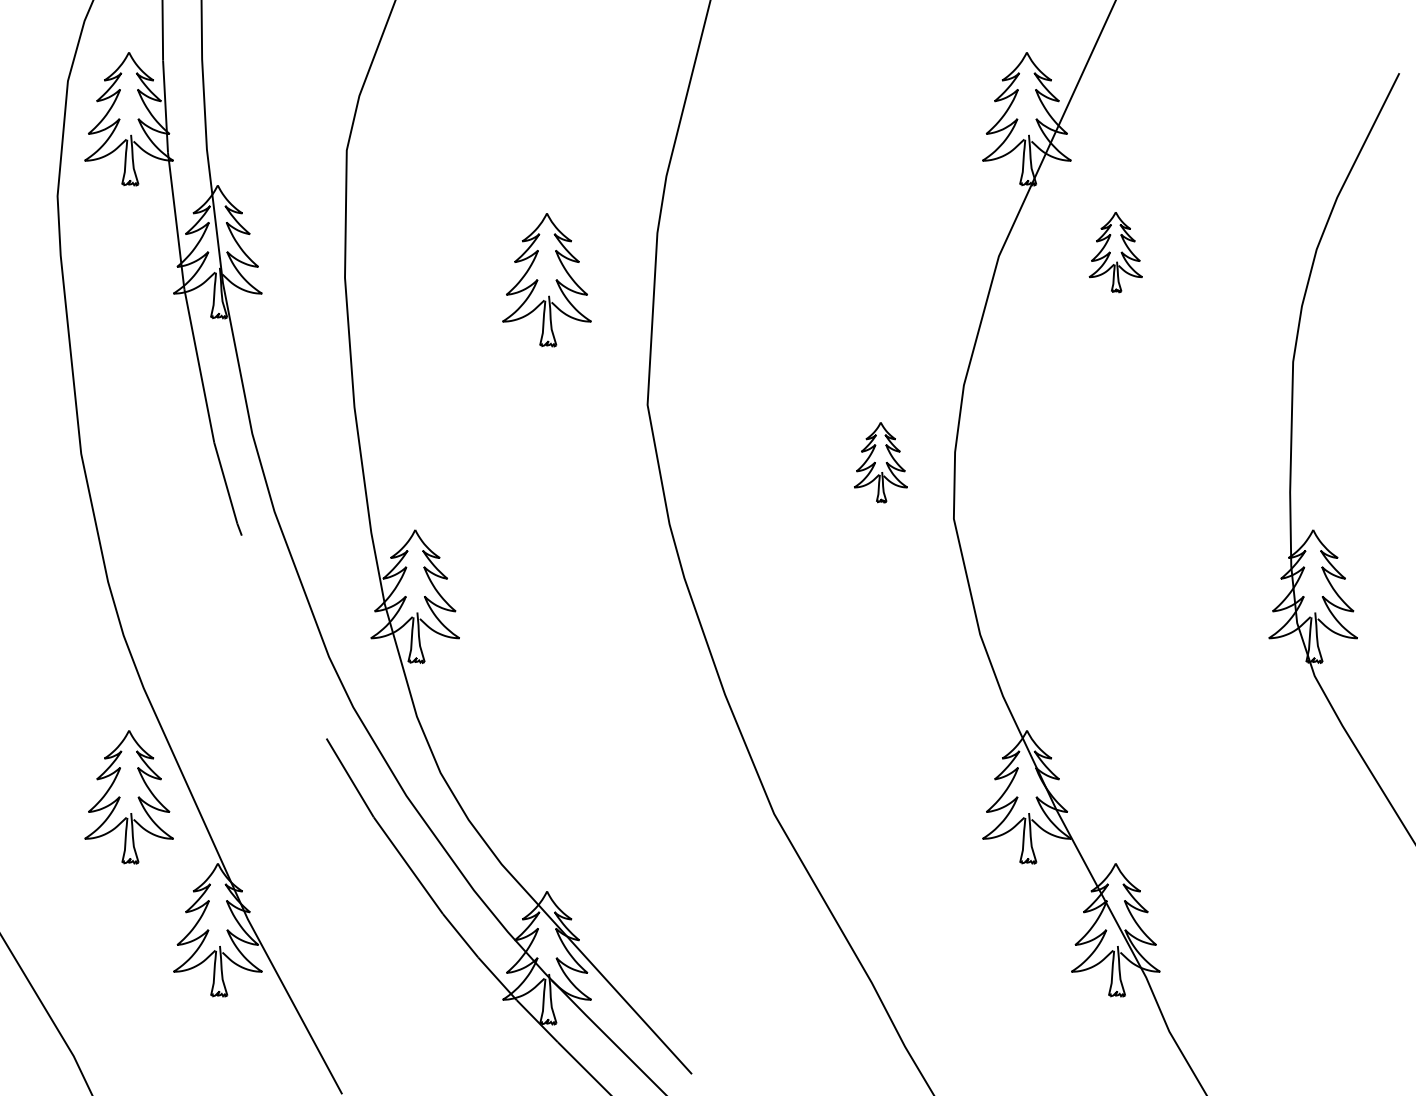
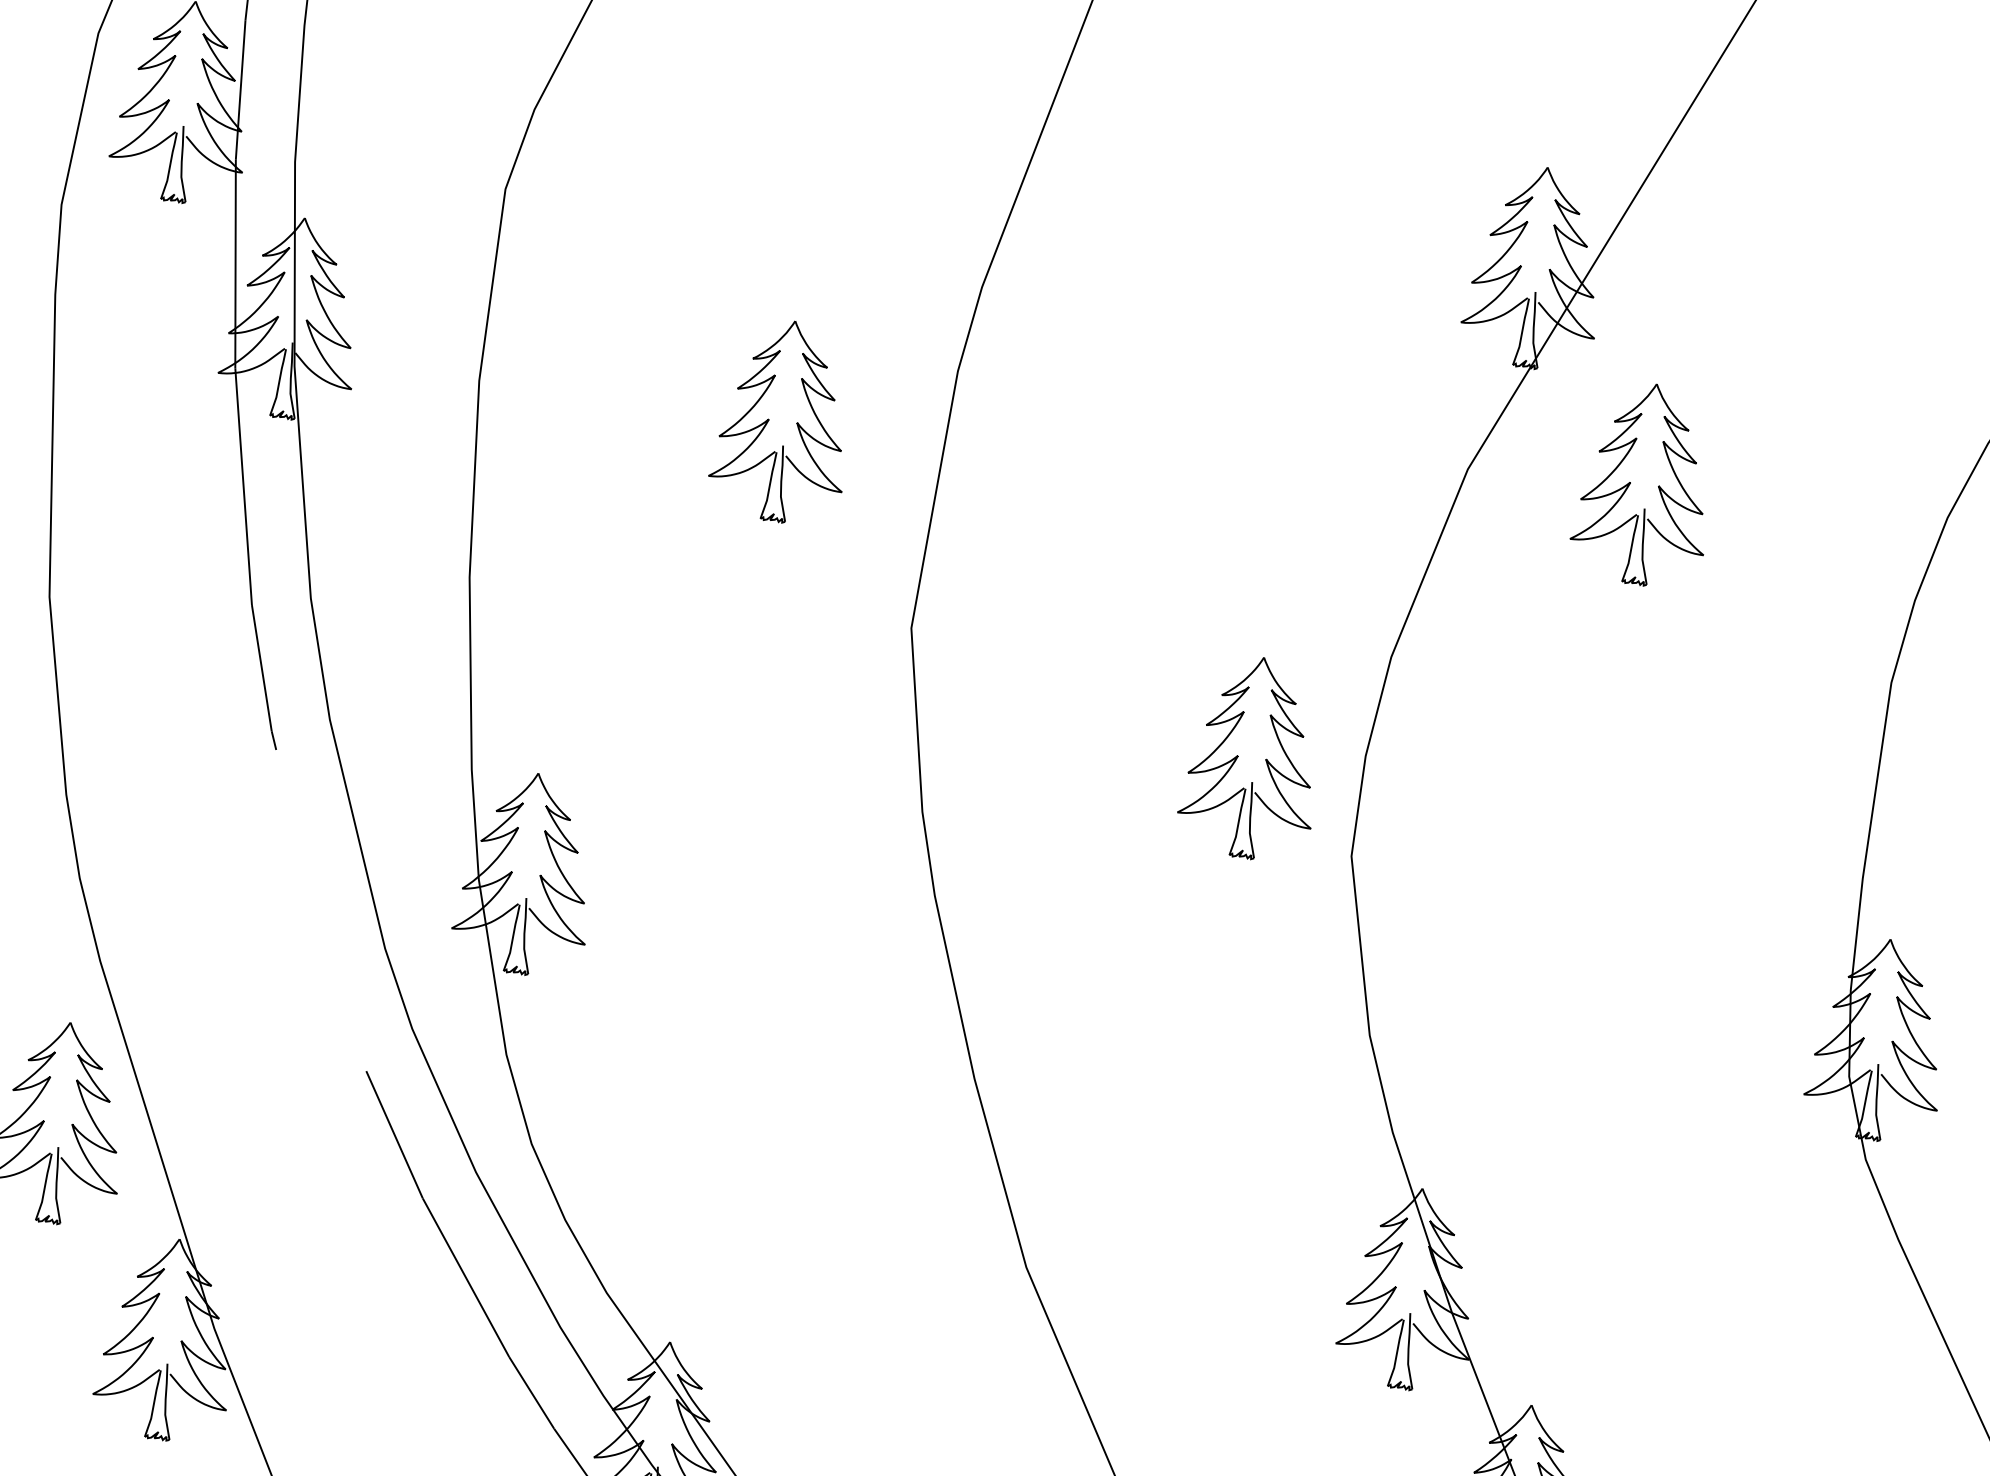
part: (1115, 252) -> (1644, 485), size x1.67
part: (880, 462) -> (1251, 757), size x1.67

